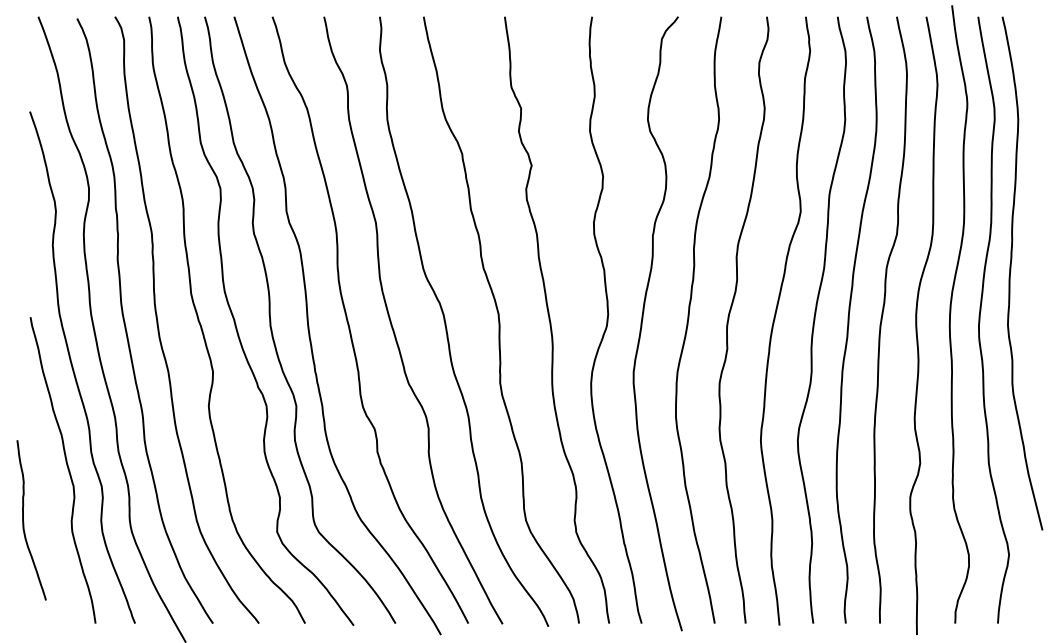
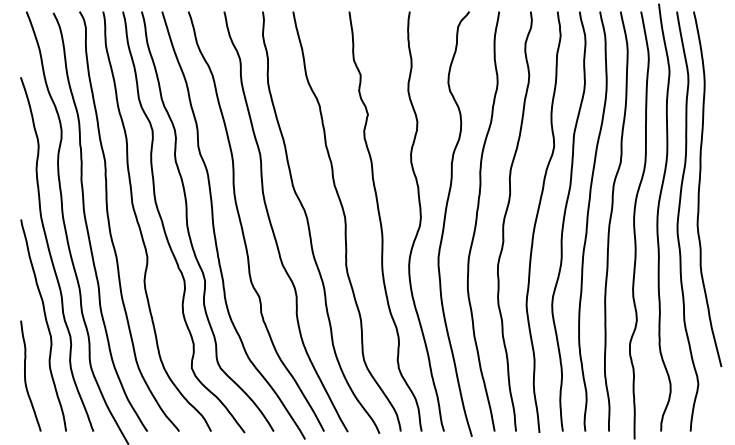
curve: (23, 519) -> (25, 375), moved

